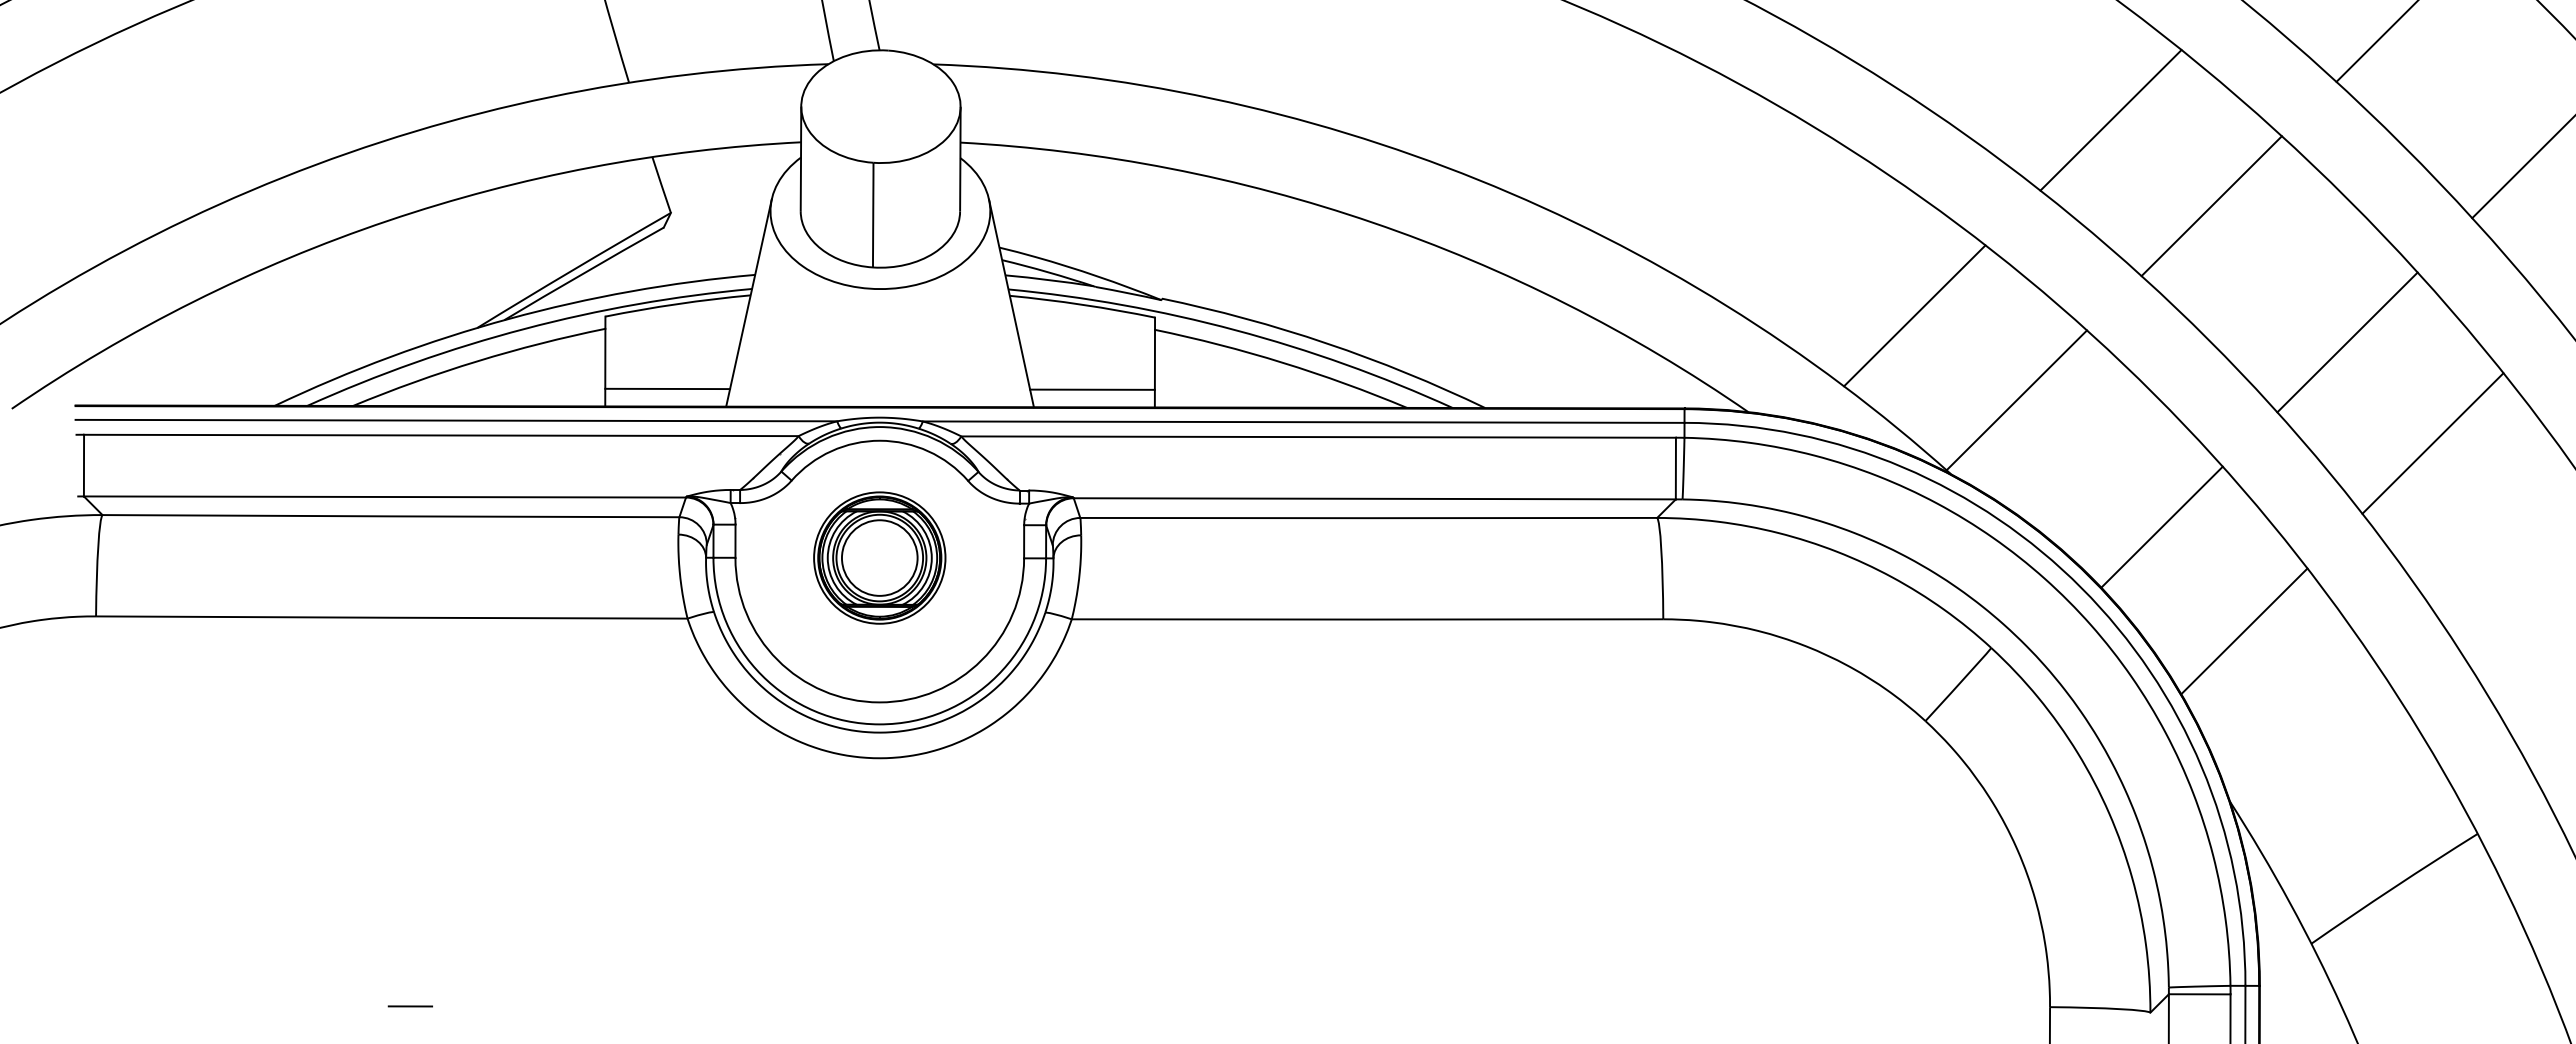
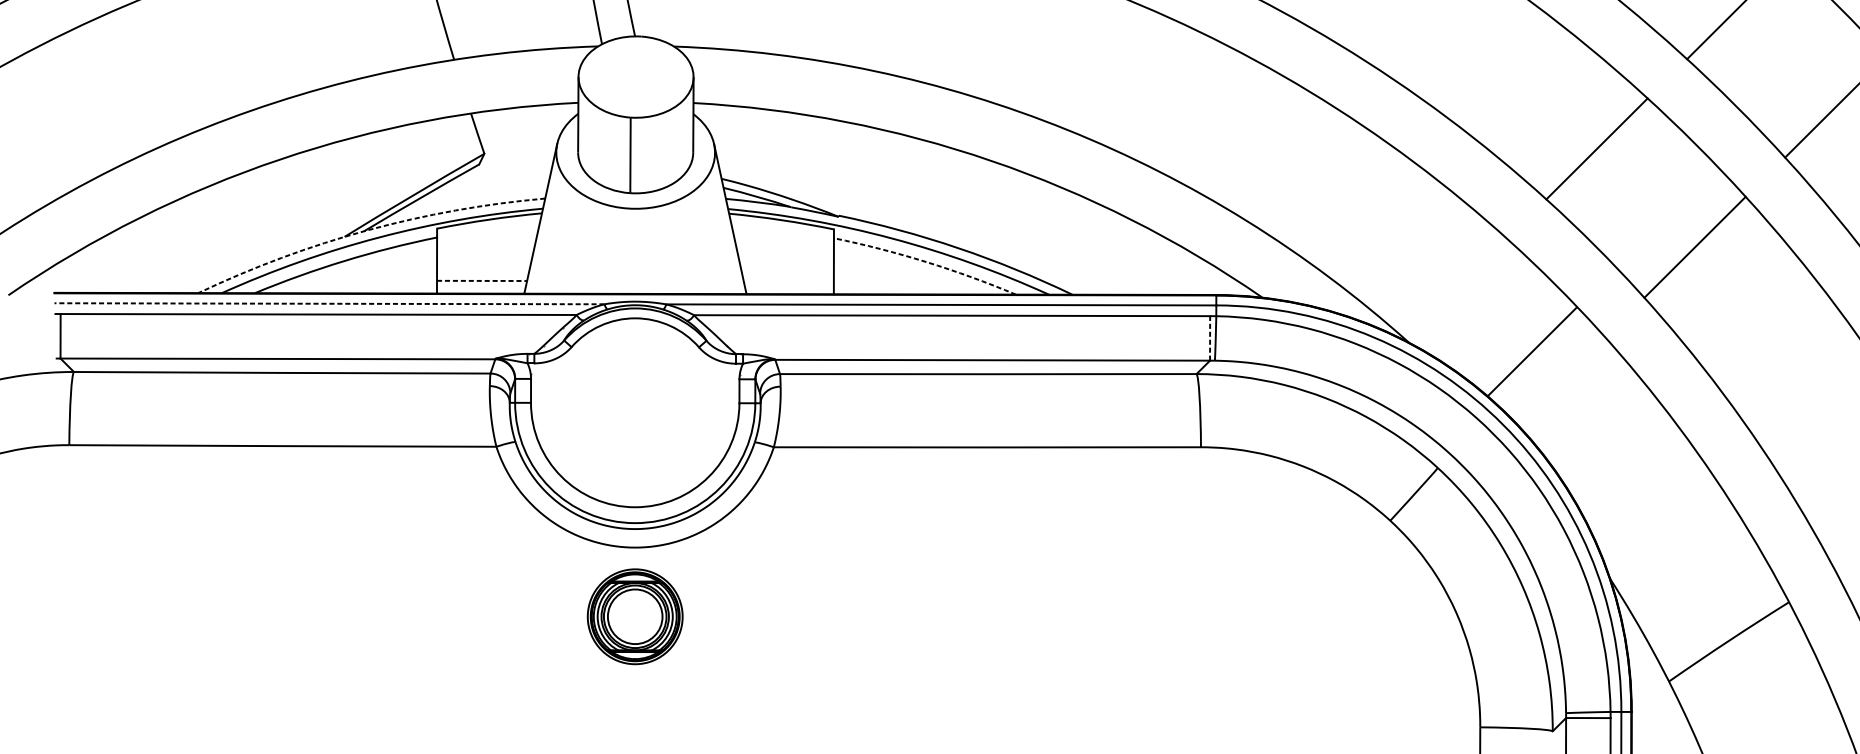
line: (2110, 120) -> (1523, 87), removed
line: (1914, 315) -> (1382, 227), removed
arc: (509, 318) -> (367, 230), solid -> dashed
arc: (1282, 362) -> (926, 261), solid -> dashed
line: (668, 388) -> (482, 280), solid -> dashed
line: (1092, 389) -> (788, 281), removed
line: (2016, 400) -> (1456, 289), removed
line: (456, 420) -> (329, 303), solid -> dashed
line: (2432, 443) -> (1756, 320), removed
line: (1675, 468) -> (1209, 338), solid -> dashed
line: (2161, 526) -> (1531, 351), moved
part: (879, 557) -> (635, 616), moved
line: (2244, 631) -> (1620, 456), removed
line: (410, 1006) -> (296, 726), removed

